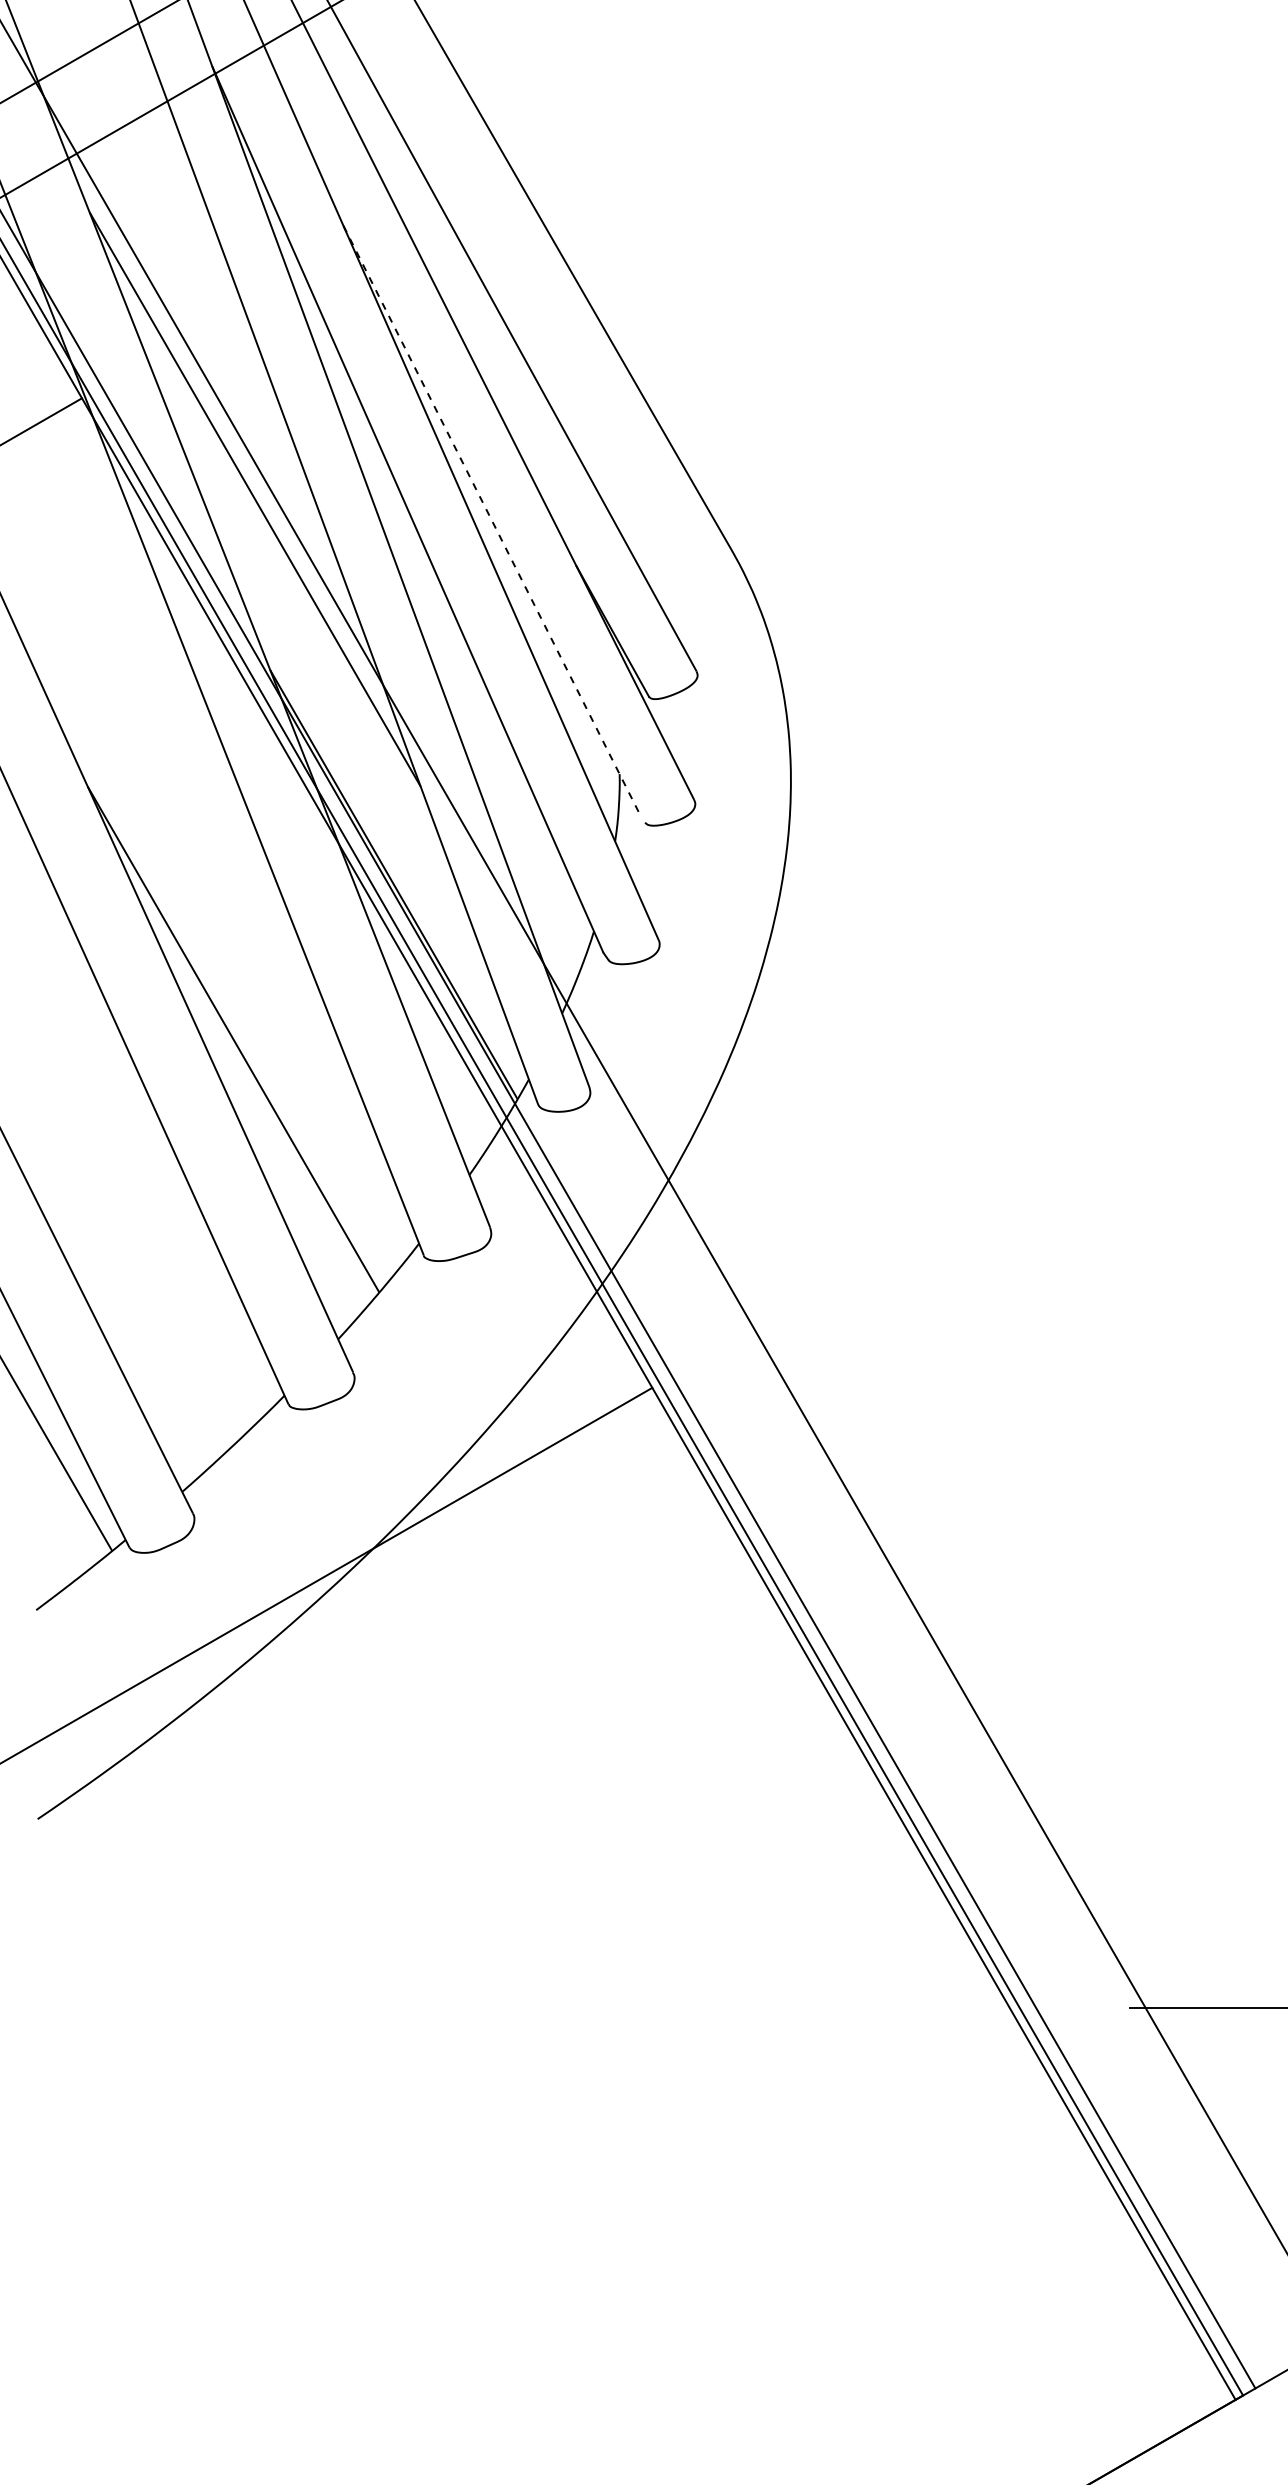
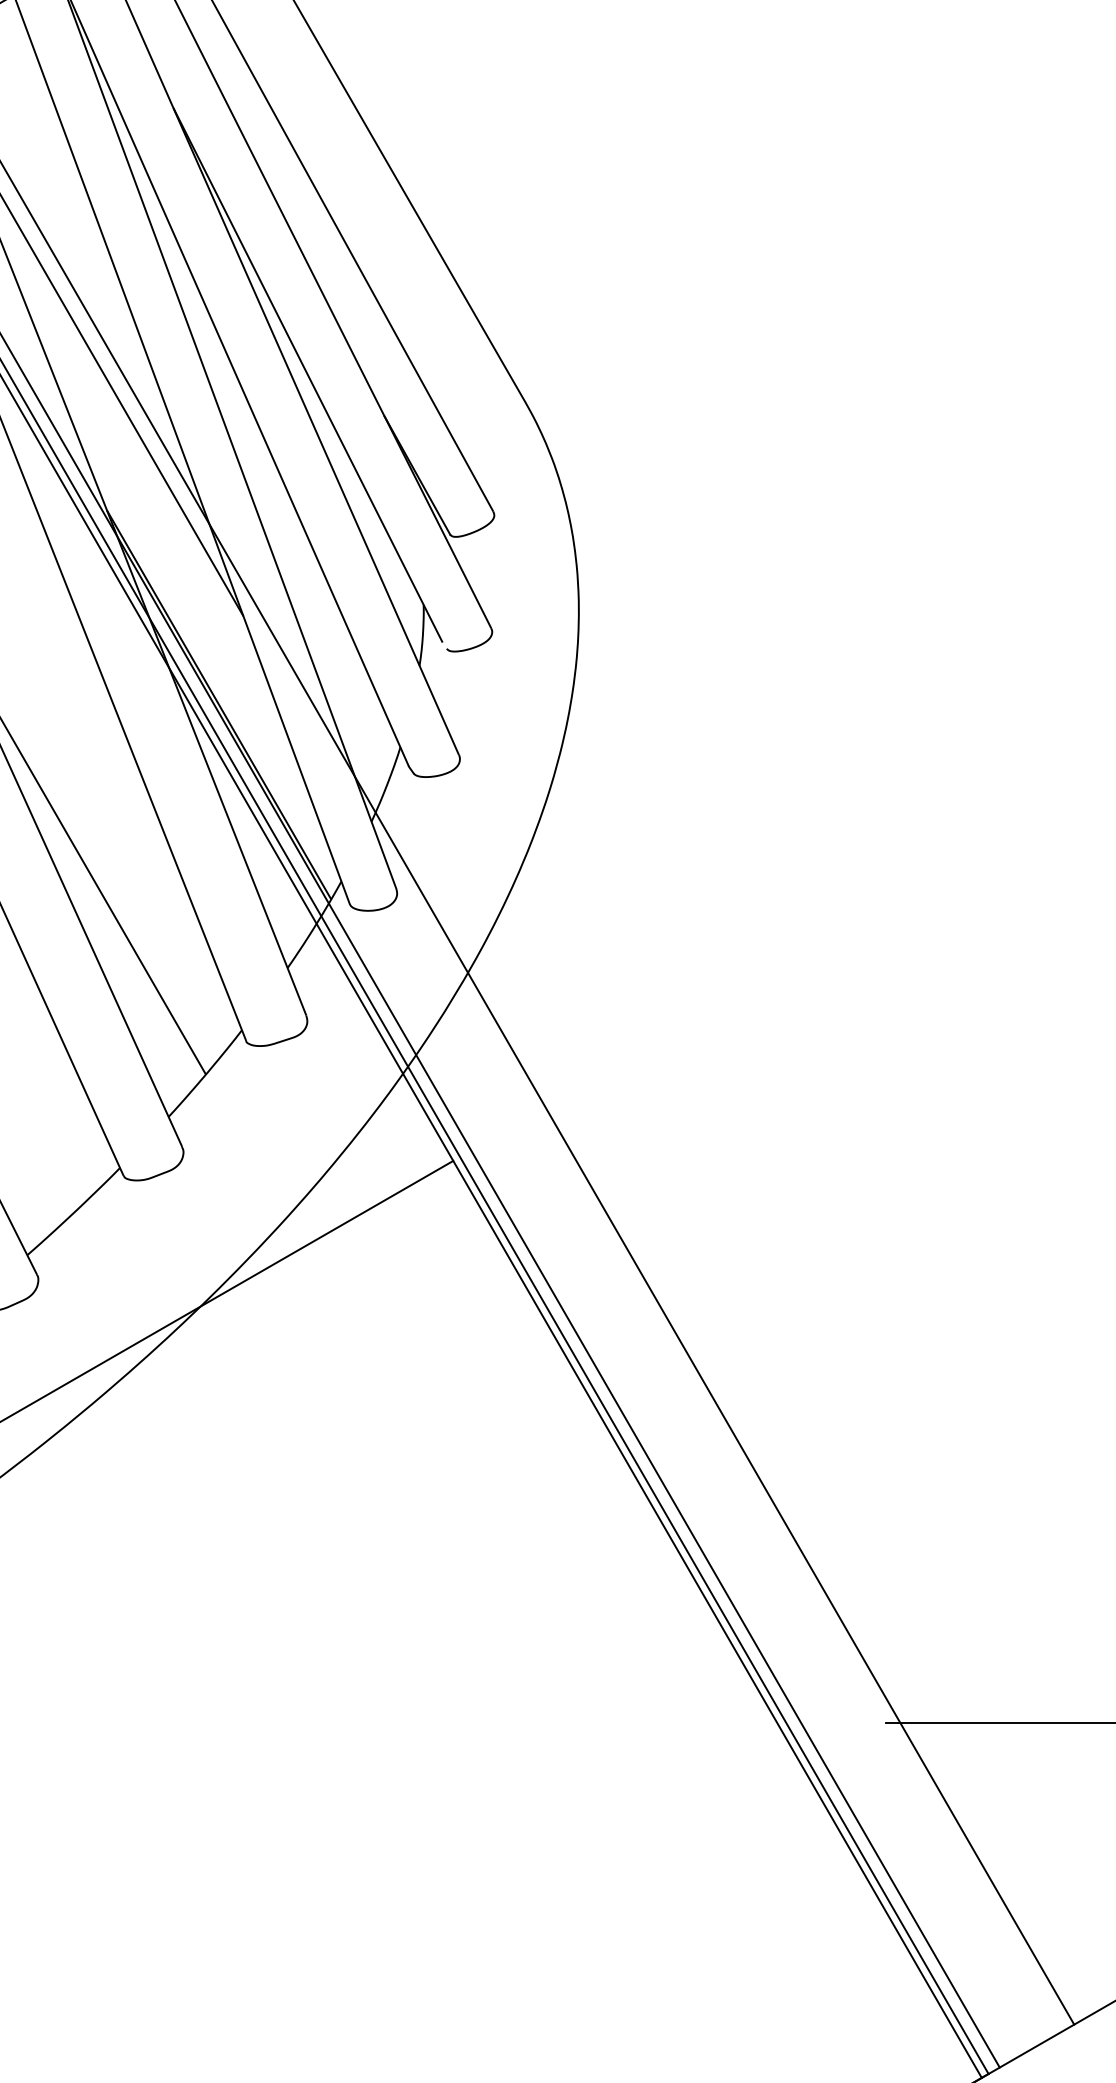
line: (492, 521) -> (308, 375), dashed -> solid

